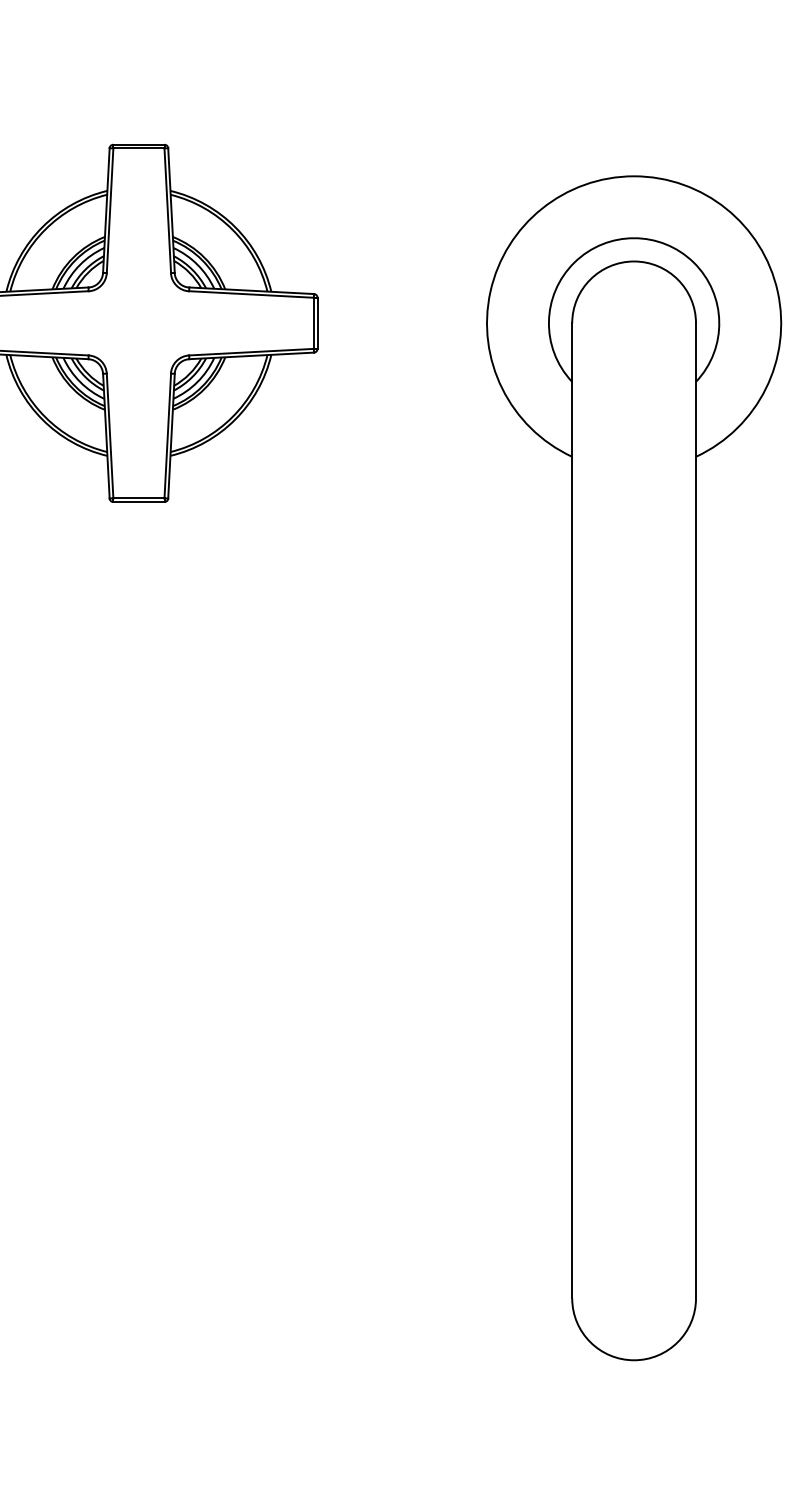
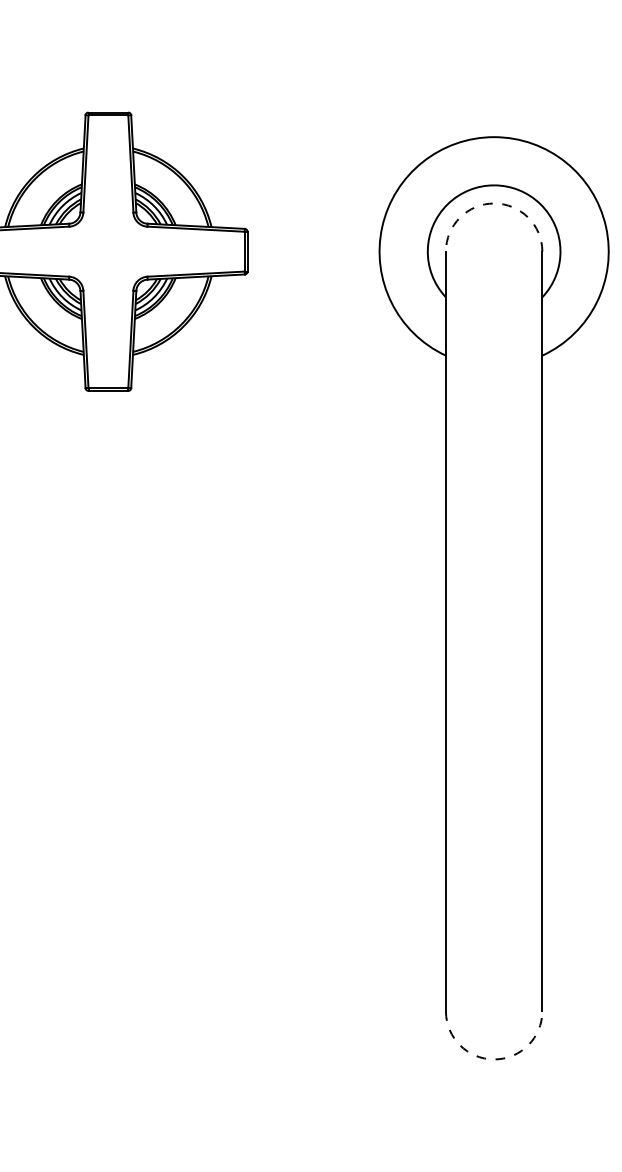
arc: (634, 261) -> (494, 203), solid -> dashed
arc: (634, 1360) -> (494, 1059), solid -> dashed

